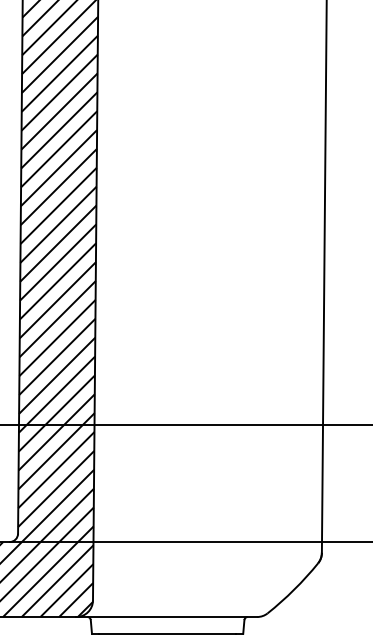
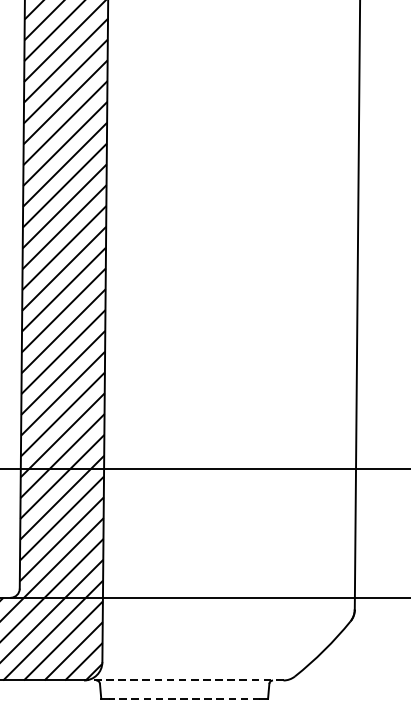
line: (166, 617) -> (183, 681), solid -> dashed
line: (167, 633) -> (184, 698), solid -> dashed

